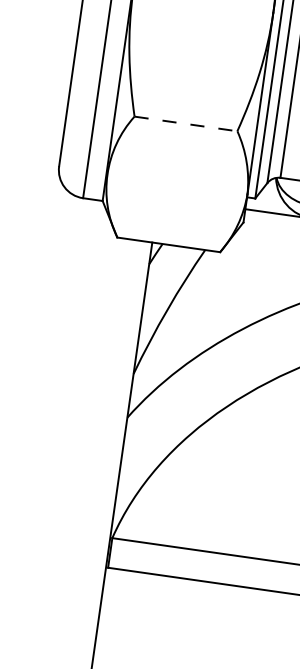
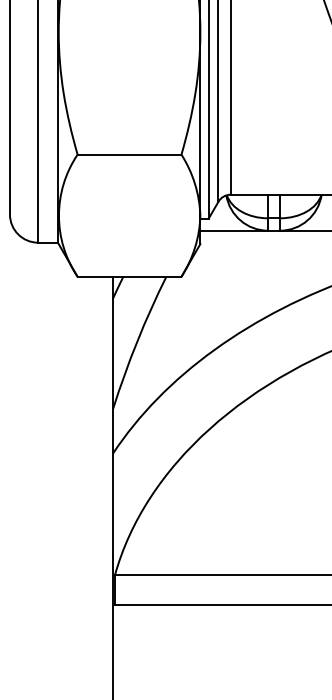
line: (185, 123) -> (129, 154), dashed -> solid

